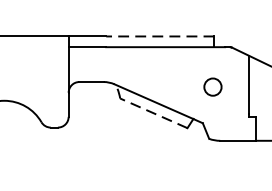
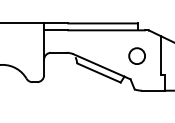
line: (160, 36) -> (103, 23), dashed -> solid
circle: (212, 86) -> (136, 55), size x1.43
line: (153, 112) -> (98, 72), dashed -> solid

